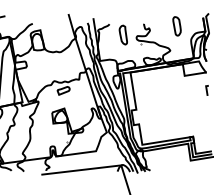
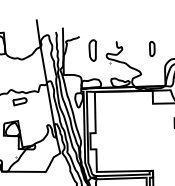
part: (176, 26) -> (151, 49), size x0.7

